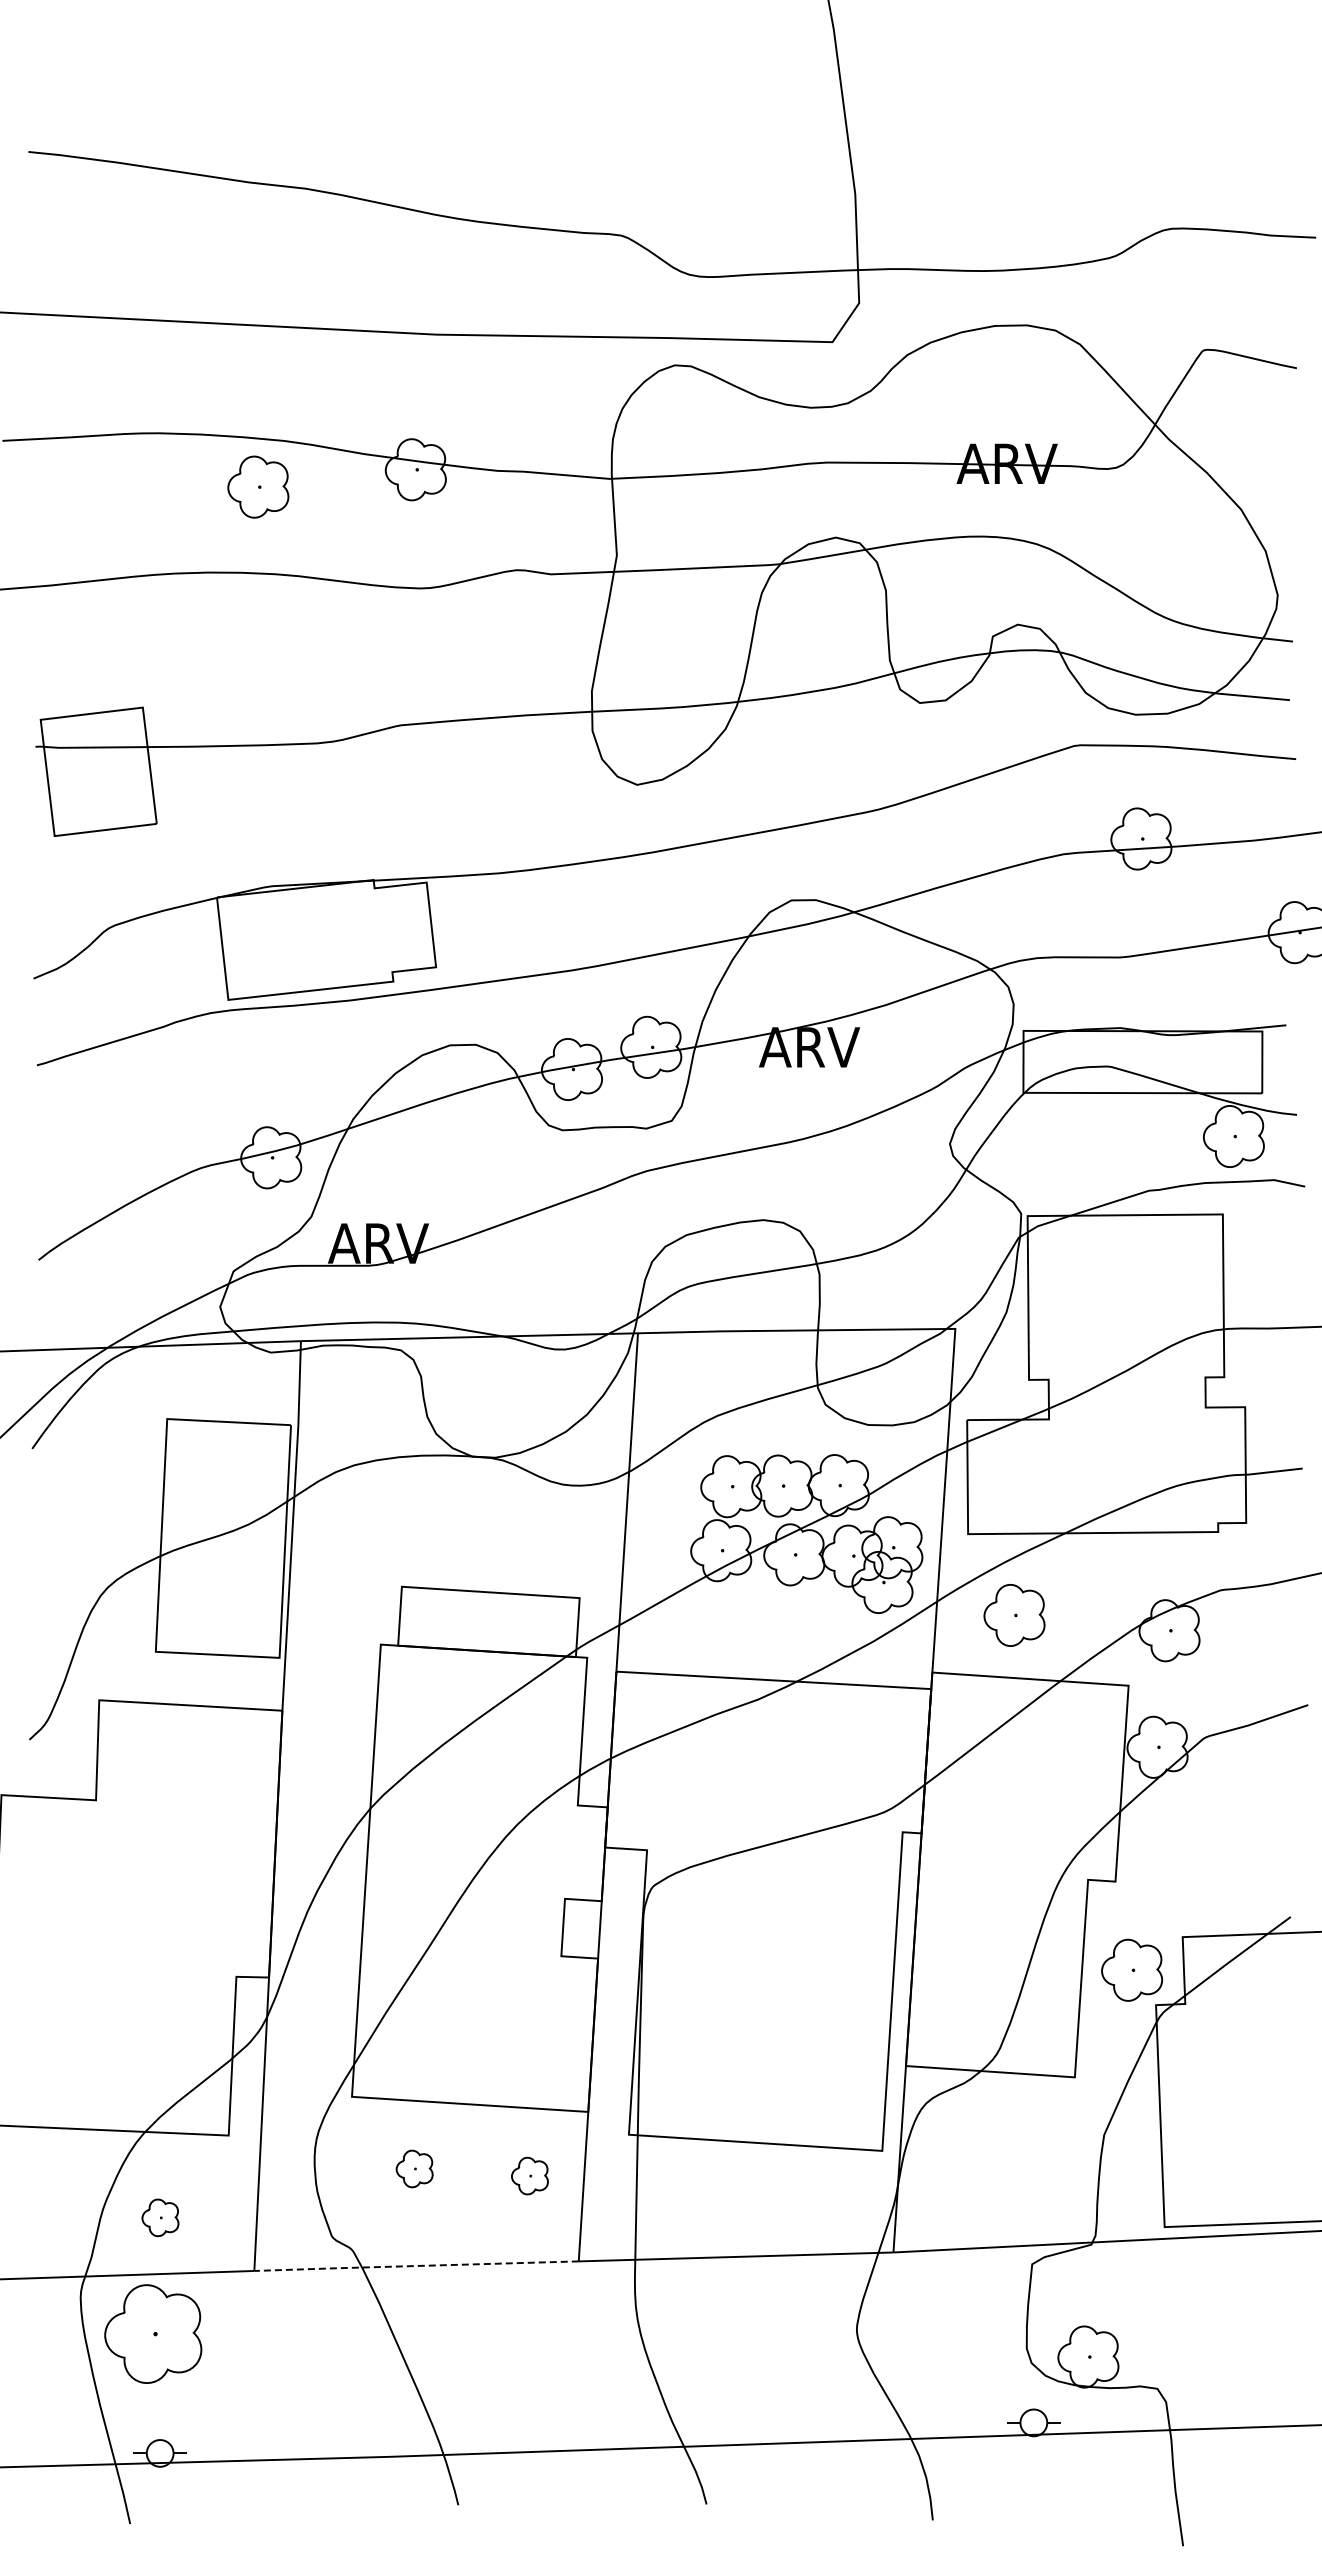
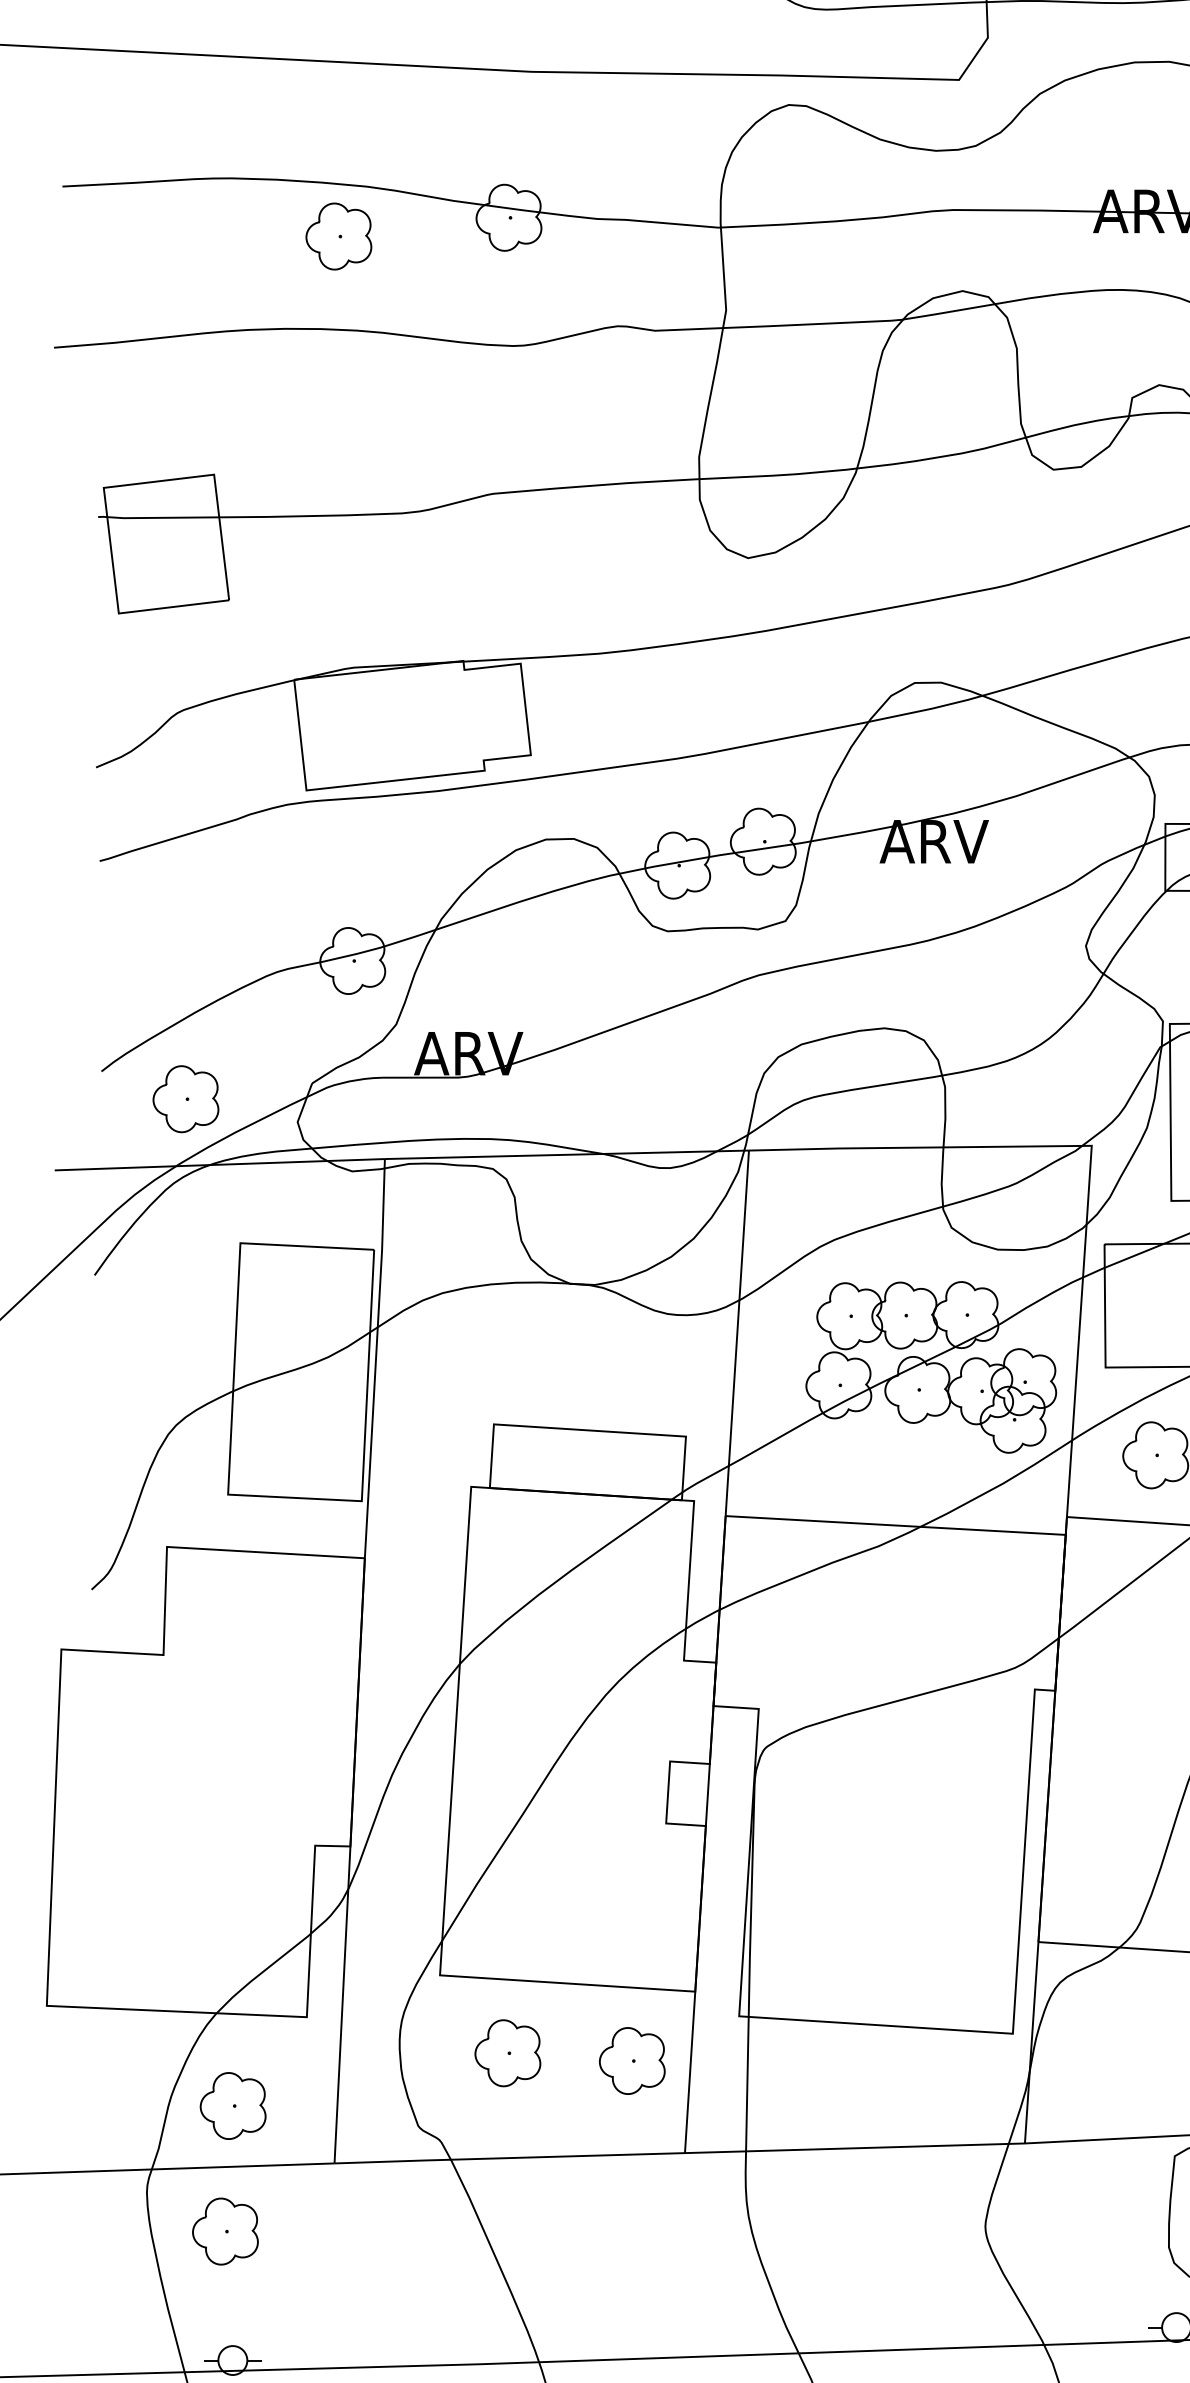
part: (116, 1285) -> (185, 1098), added
part: (414, 2168) -> (507, 2052), size x1.67
part: (529, 2175) -> (631, 2060), size x1.67
part: (160, 2217) -> (233, 2105), size x1.67
line: (415, 2266) -> (508, 2158), dashed -> solid
part: (153, 2333) -> (225, 2230), size x0.62

